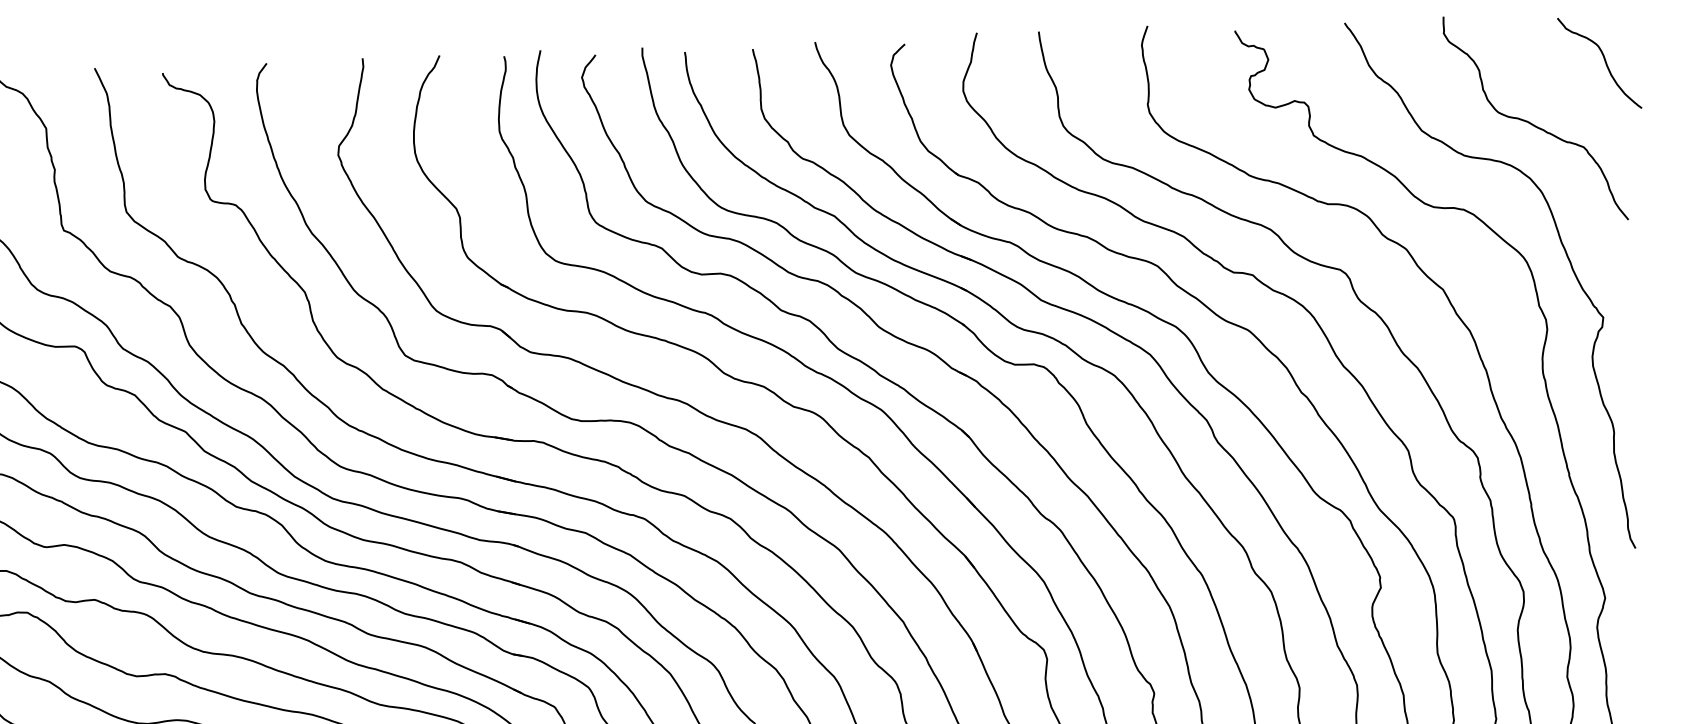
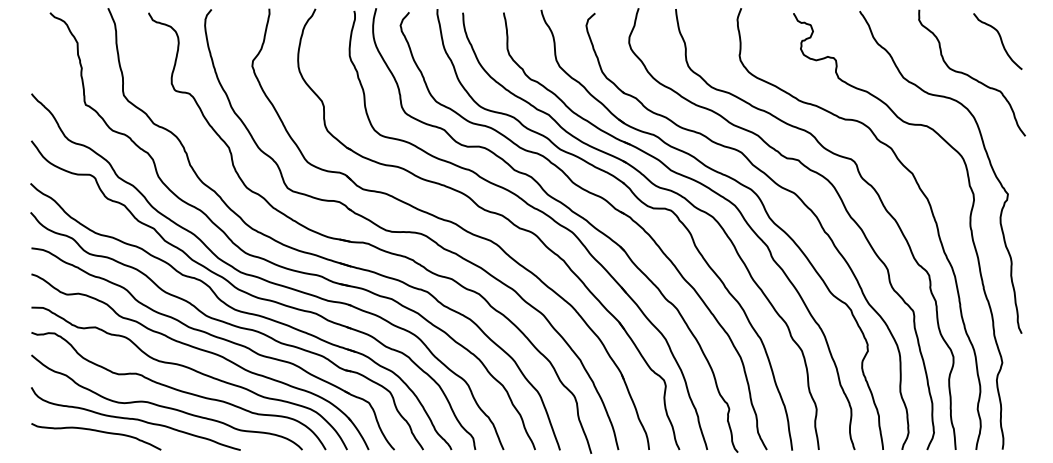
curve: (1603, 63) -> (1000, 41), moved

